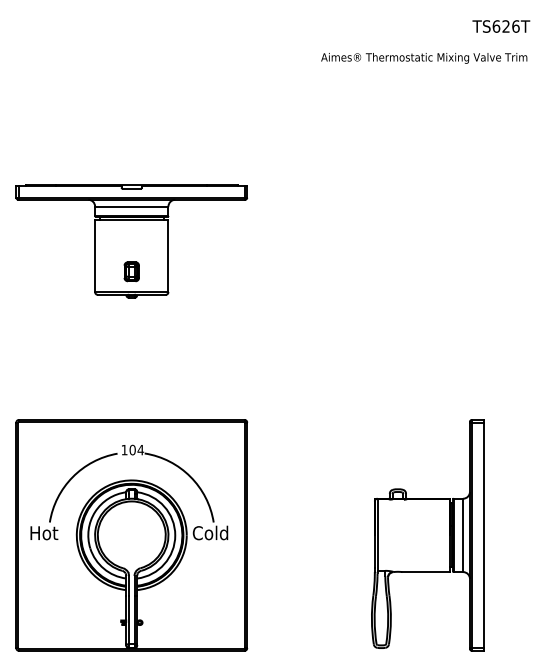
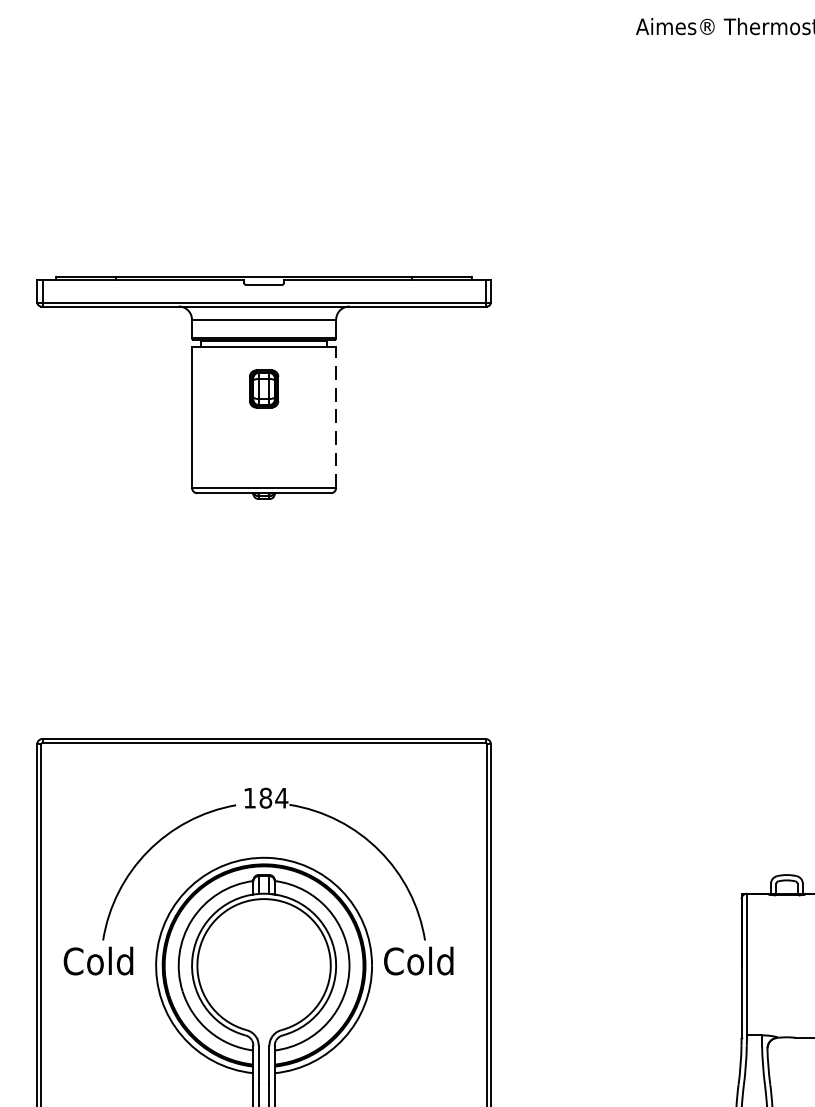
line: (168, 256) -> (336, 417), solid -> dashed
part: (131, 271) -> (263, 388), moved
text: (132, 450) -> (265, 798), 104 -> 184
text: (47, 532) -> (98, 960), Hot -> Cold

